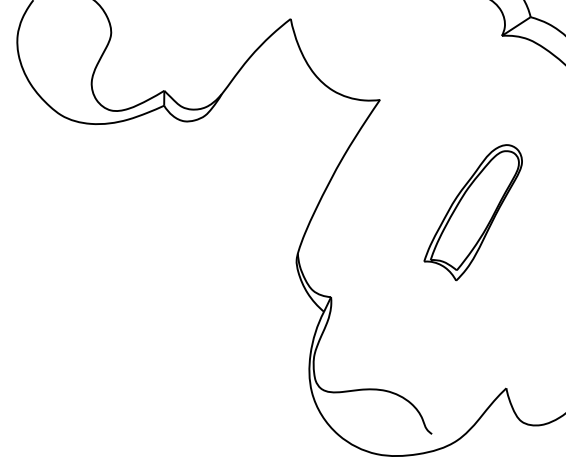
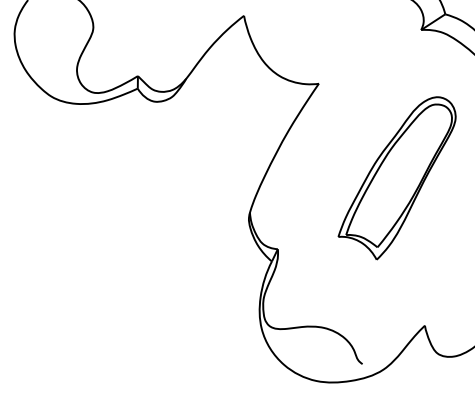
part: (472, 212) -> (396, 178), size x1.43

